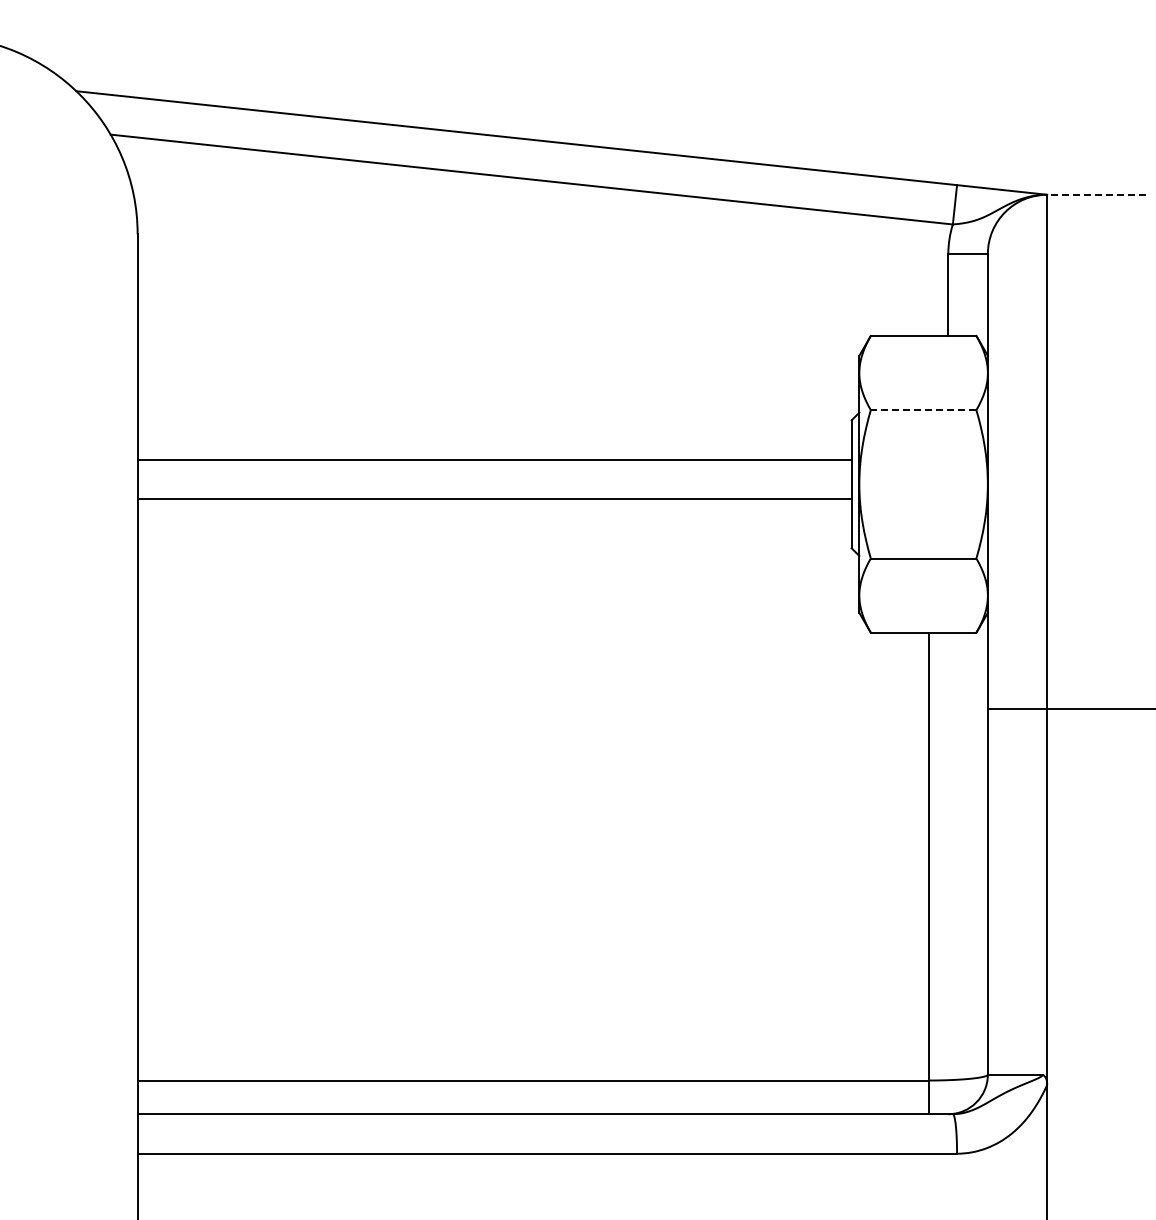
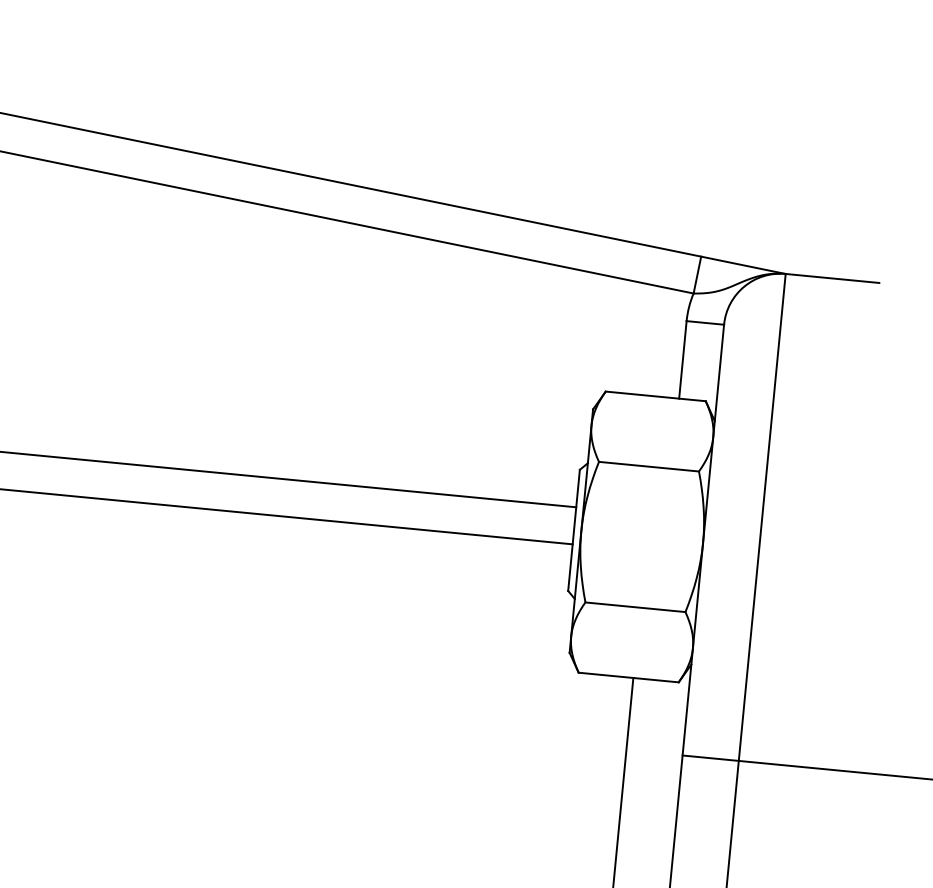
line: (1096, 194) -> (832, 278), dashed -> solid
line: (923, 410) -> (648, 467), dashed -> solid

